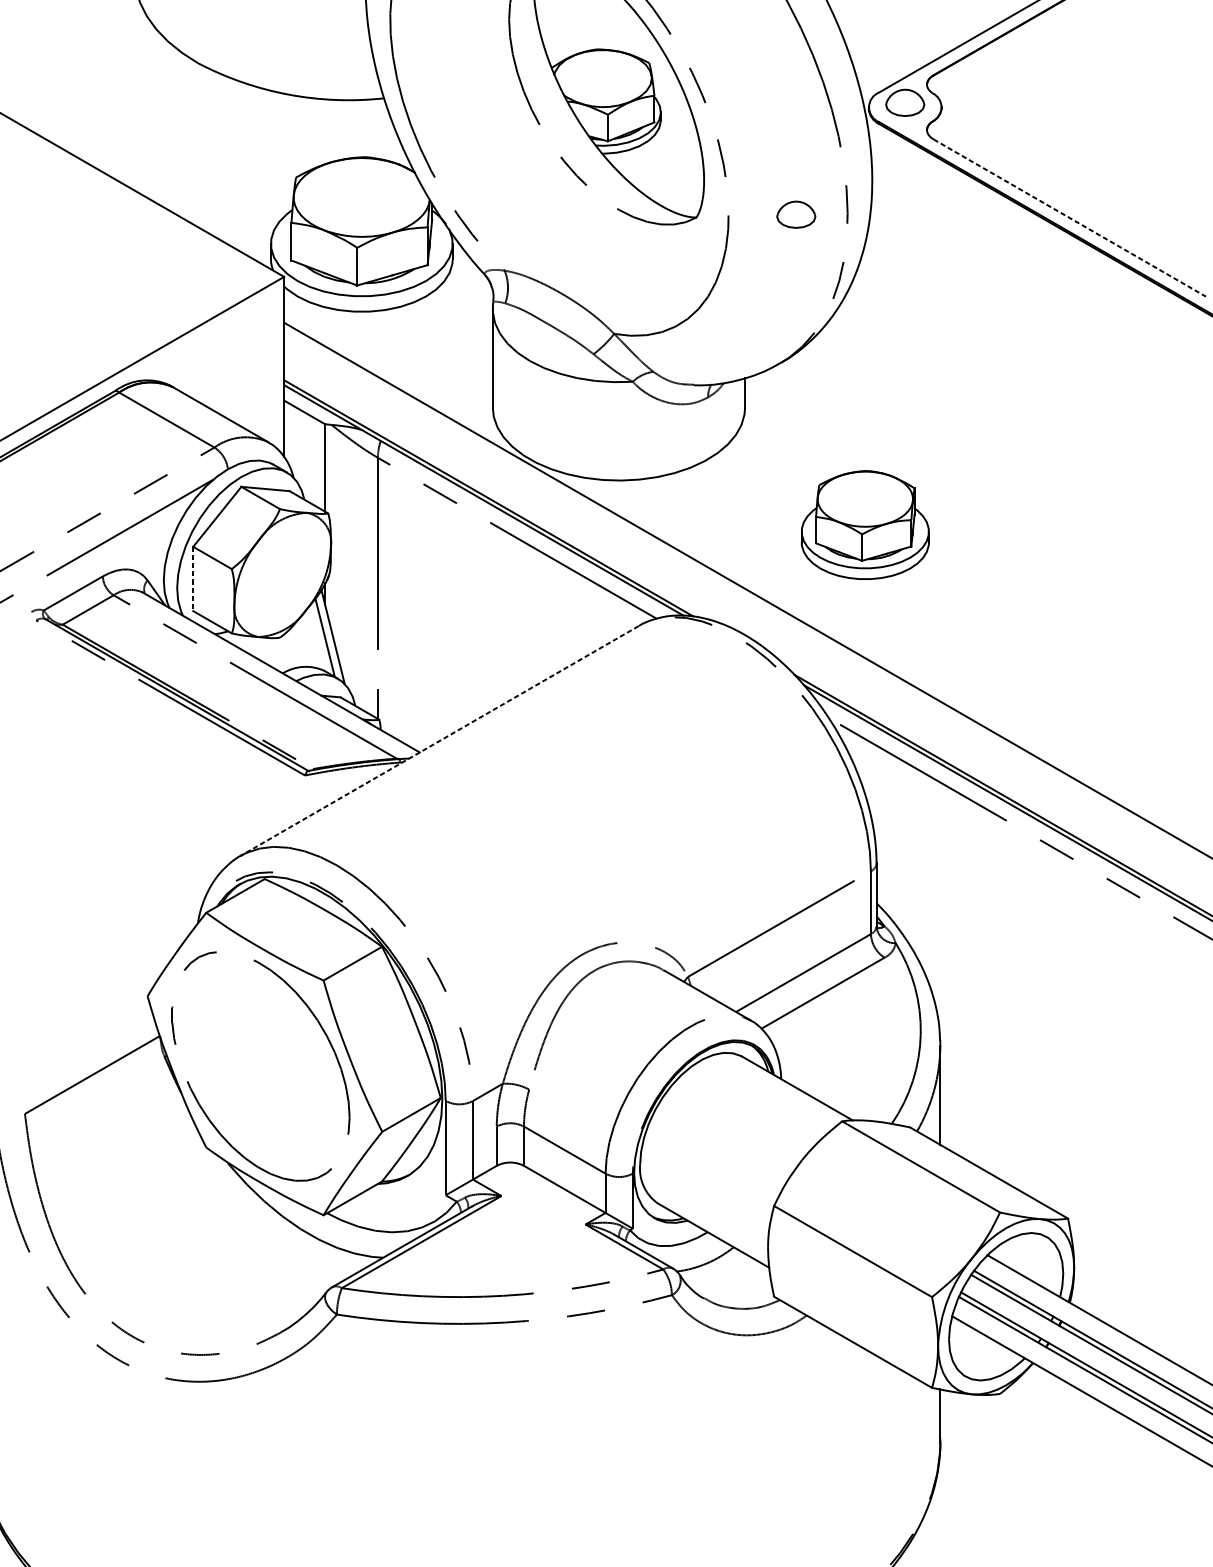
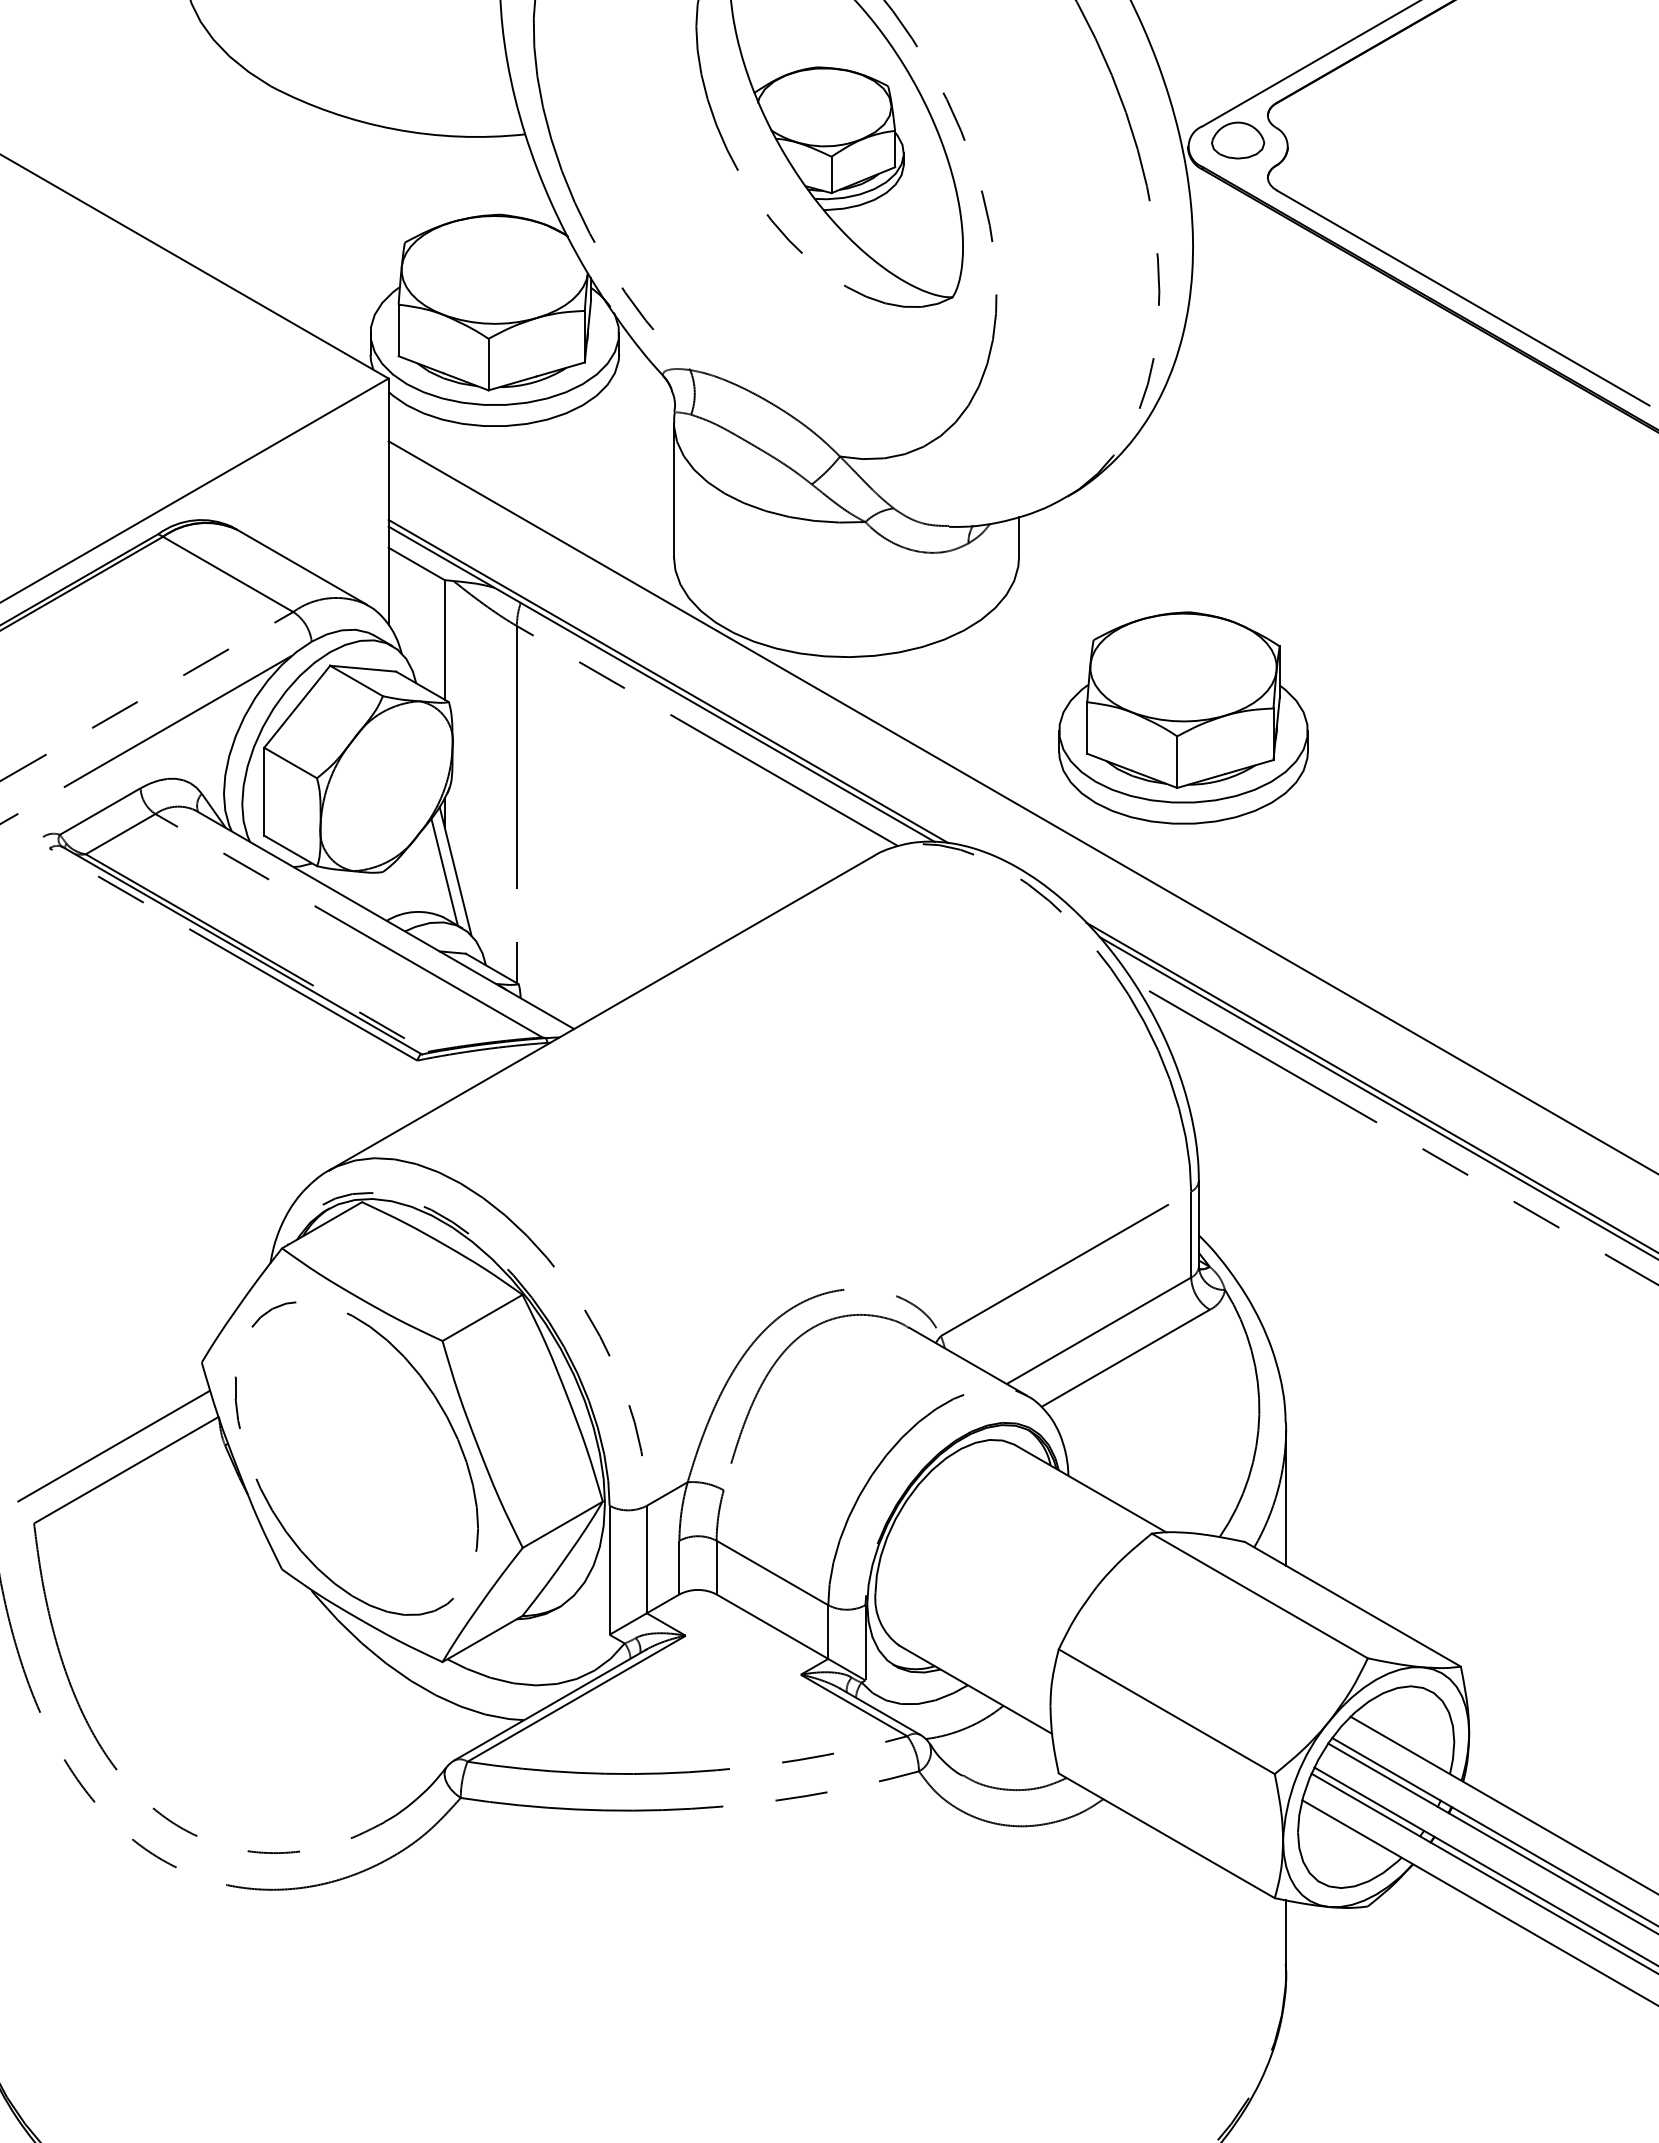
part: (796, 214) -> (1089, 293), removed
line: (1070, 218) -> (1463, 298), dashed -> solid
part: (865, 524) -> (1183, 717), size x1.43
line: (193, 578) -> (264, 791), dashed -> solid
line: (439, 741) -> (600, 1013), dashed -> solid
line: (83, 1056) -> (113, 1445), added

